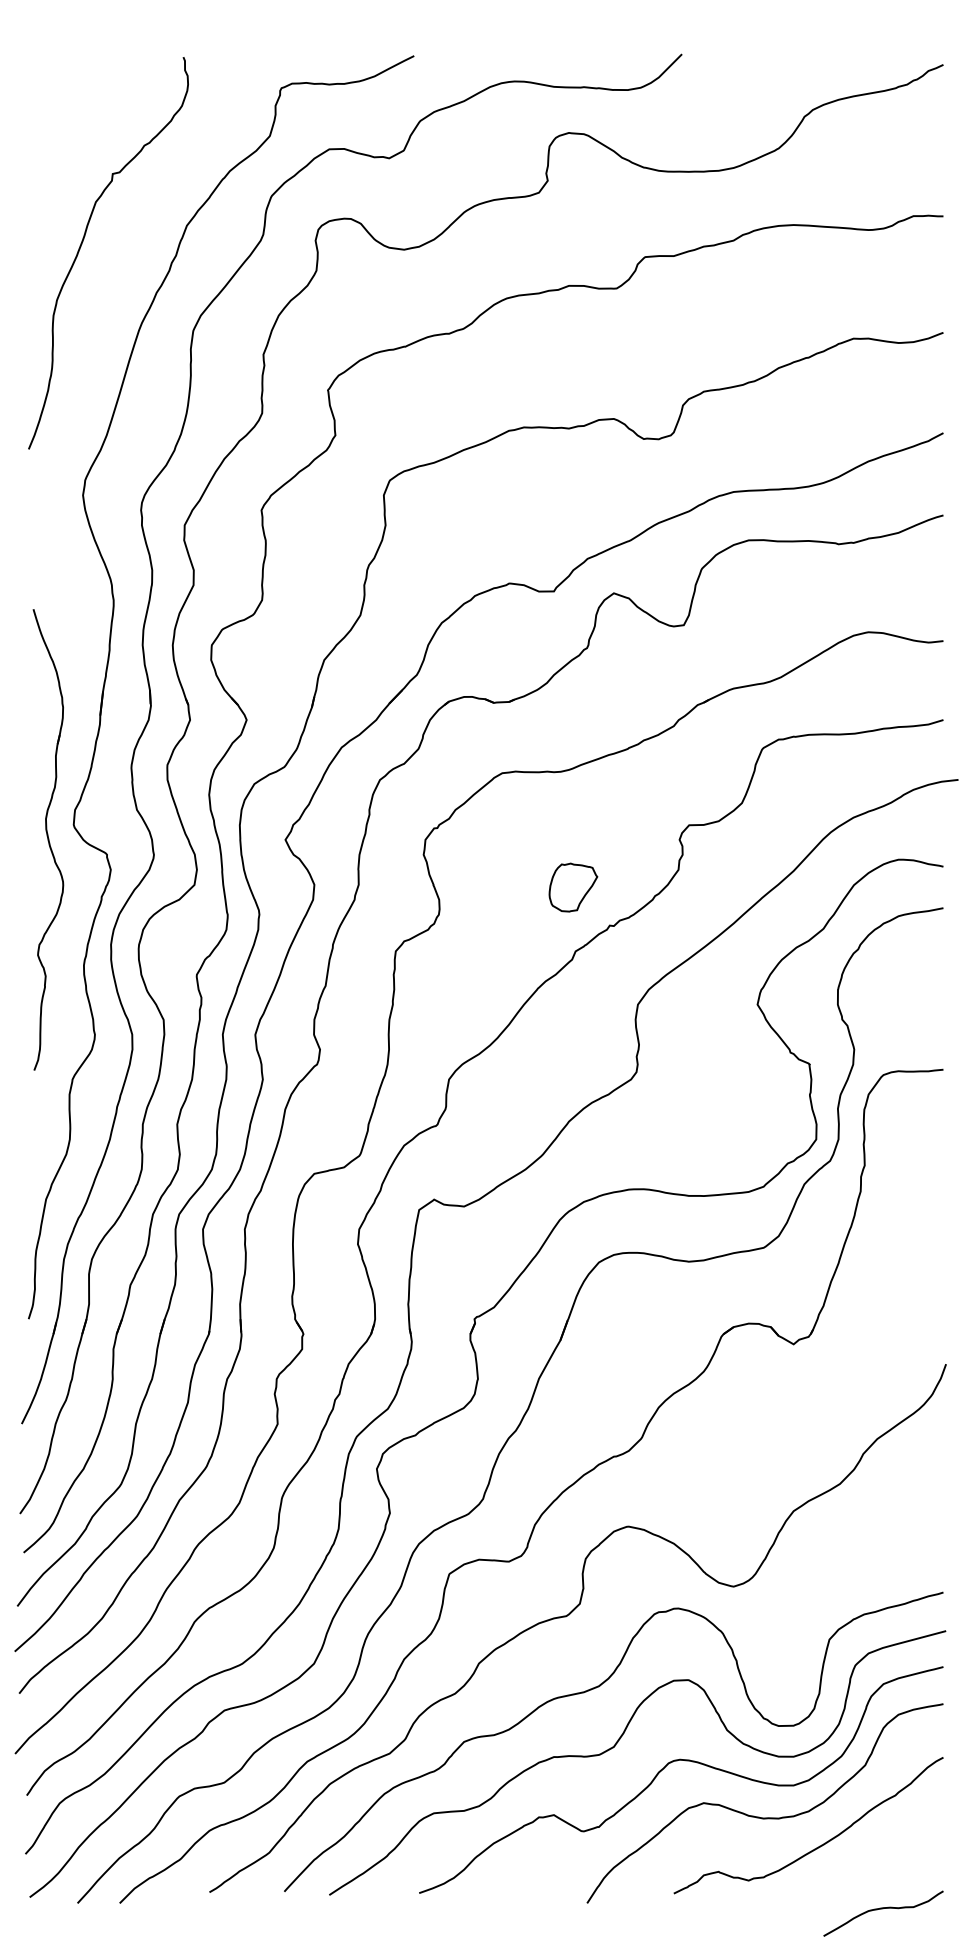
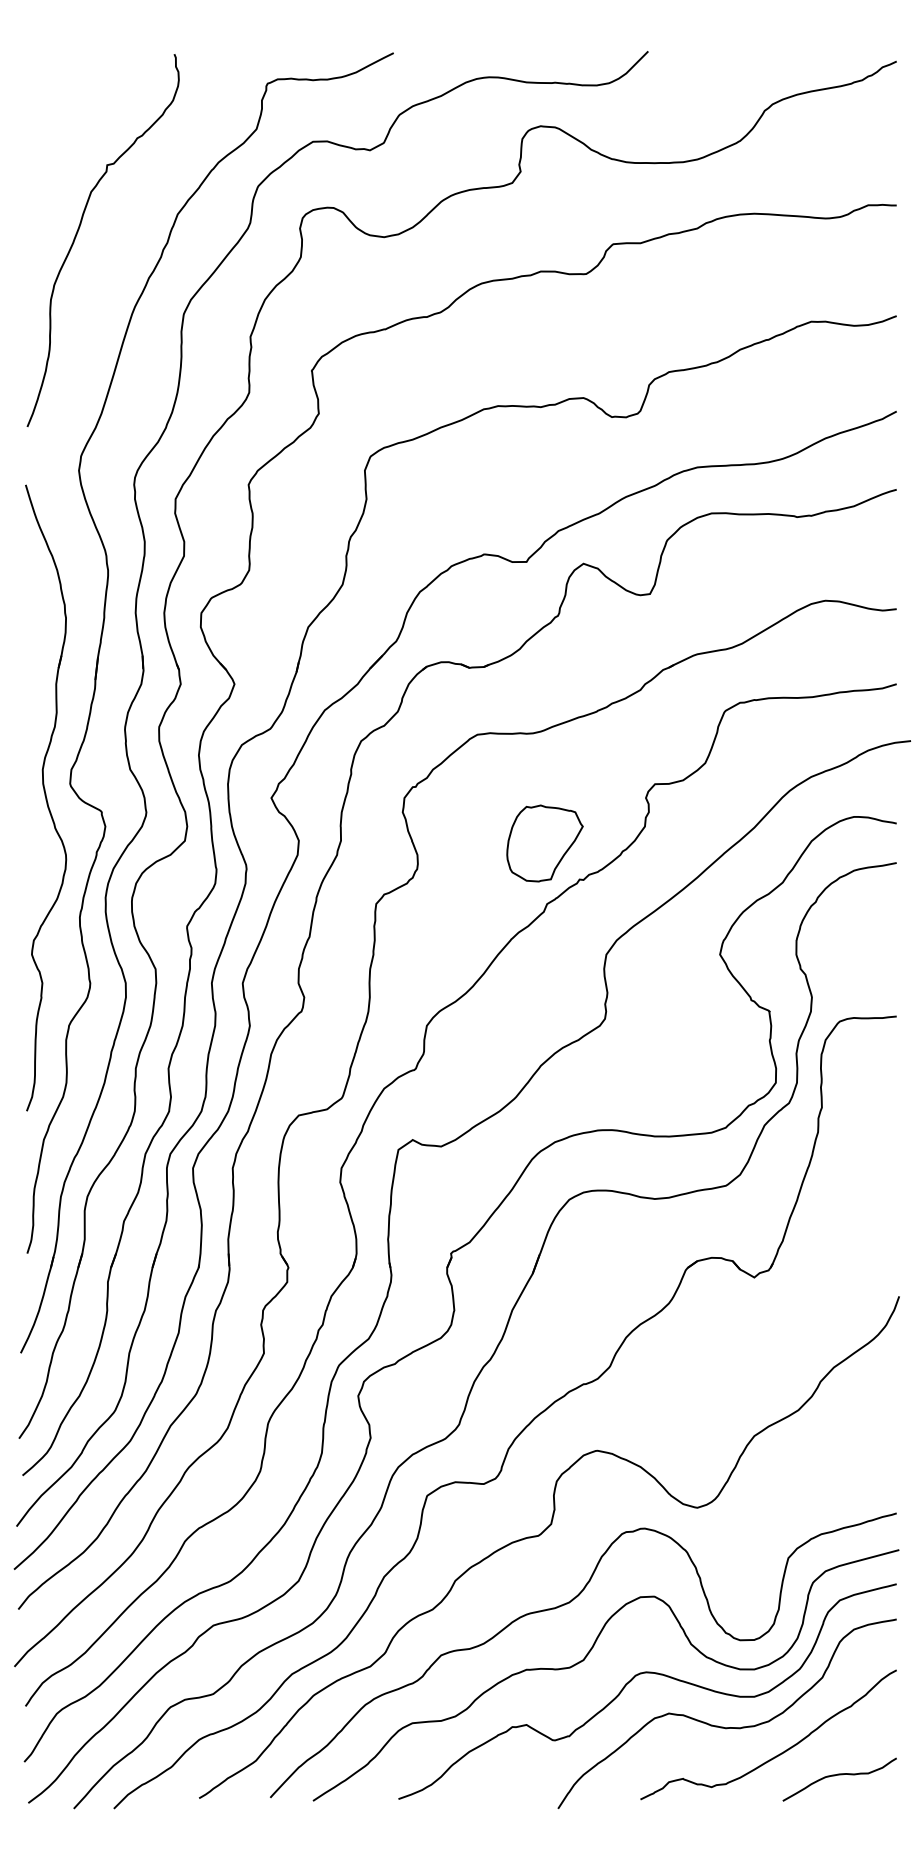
part: (48, 839) -> (46, 797), size x1.43
part: (573, 887) -> (545, 843), size x1.67
curve: (883, 1909) -> (839, 1775), moved

